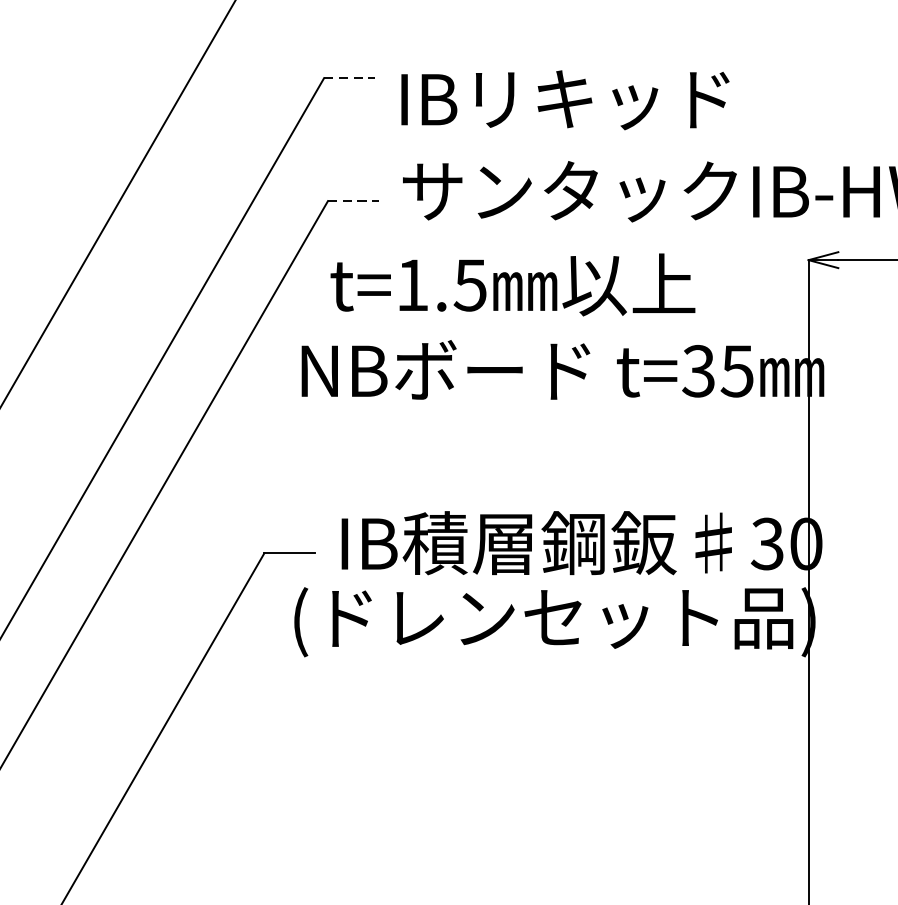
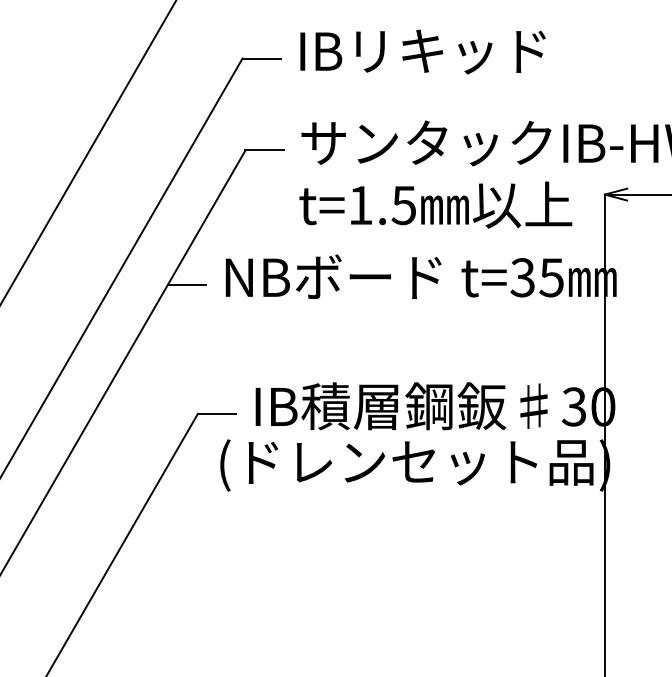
line: (350, 78) -> (262, 58), dashed -> solid
text: (564, 99) -> (422, 51), moved
line: (354, 201) -> (265, 150), dashed -> solid
text: (512, 284) -> (435, 204), moved
line: (250, 380) -> (187, 284), added

